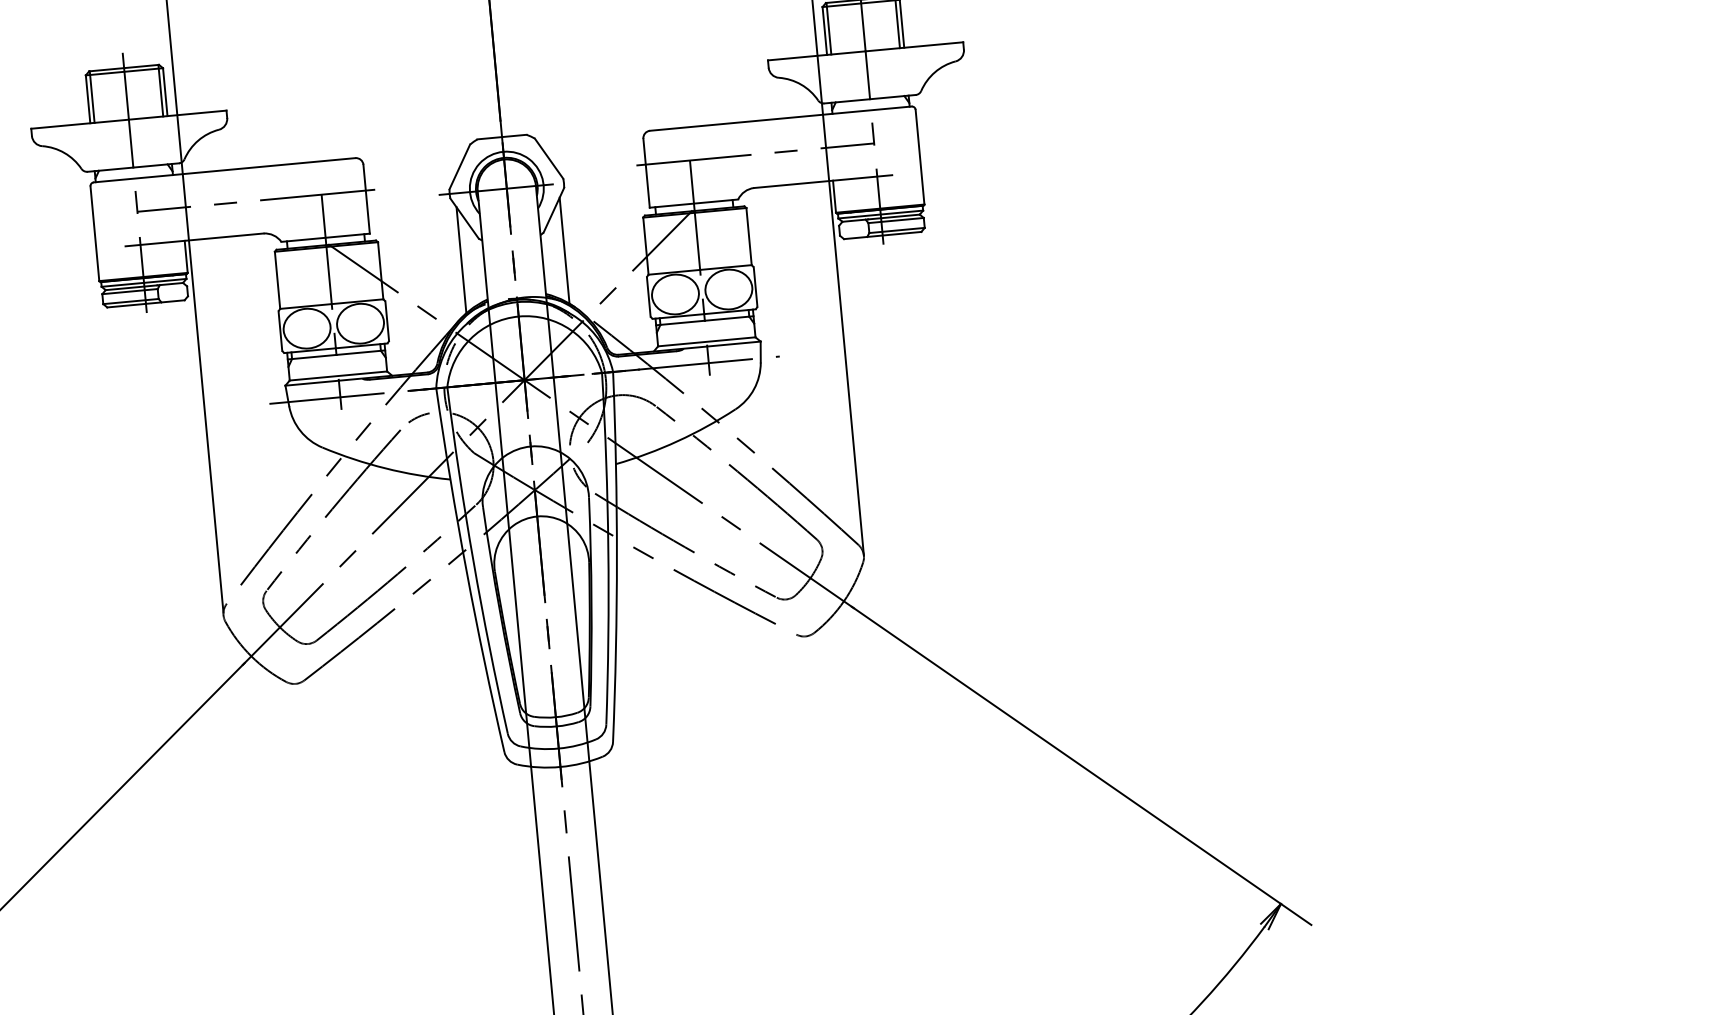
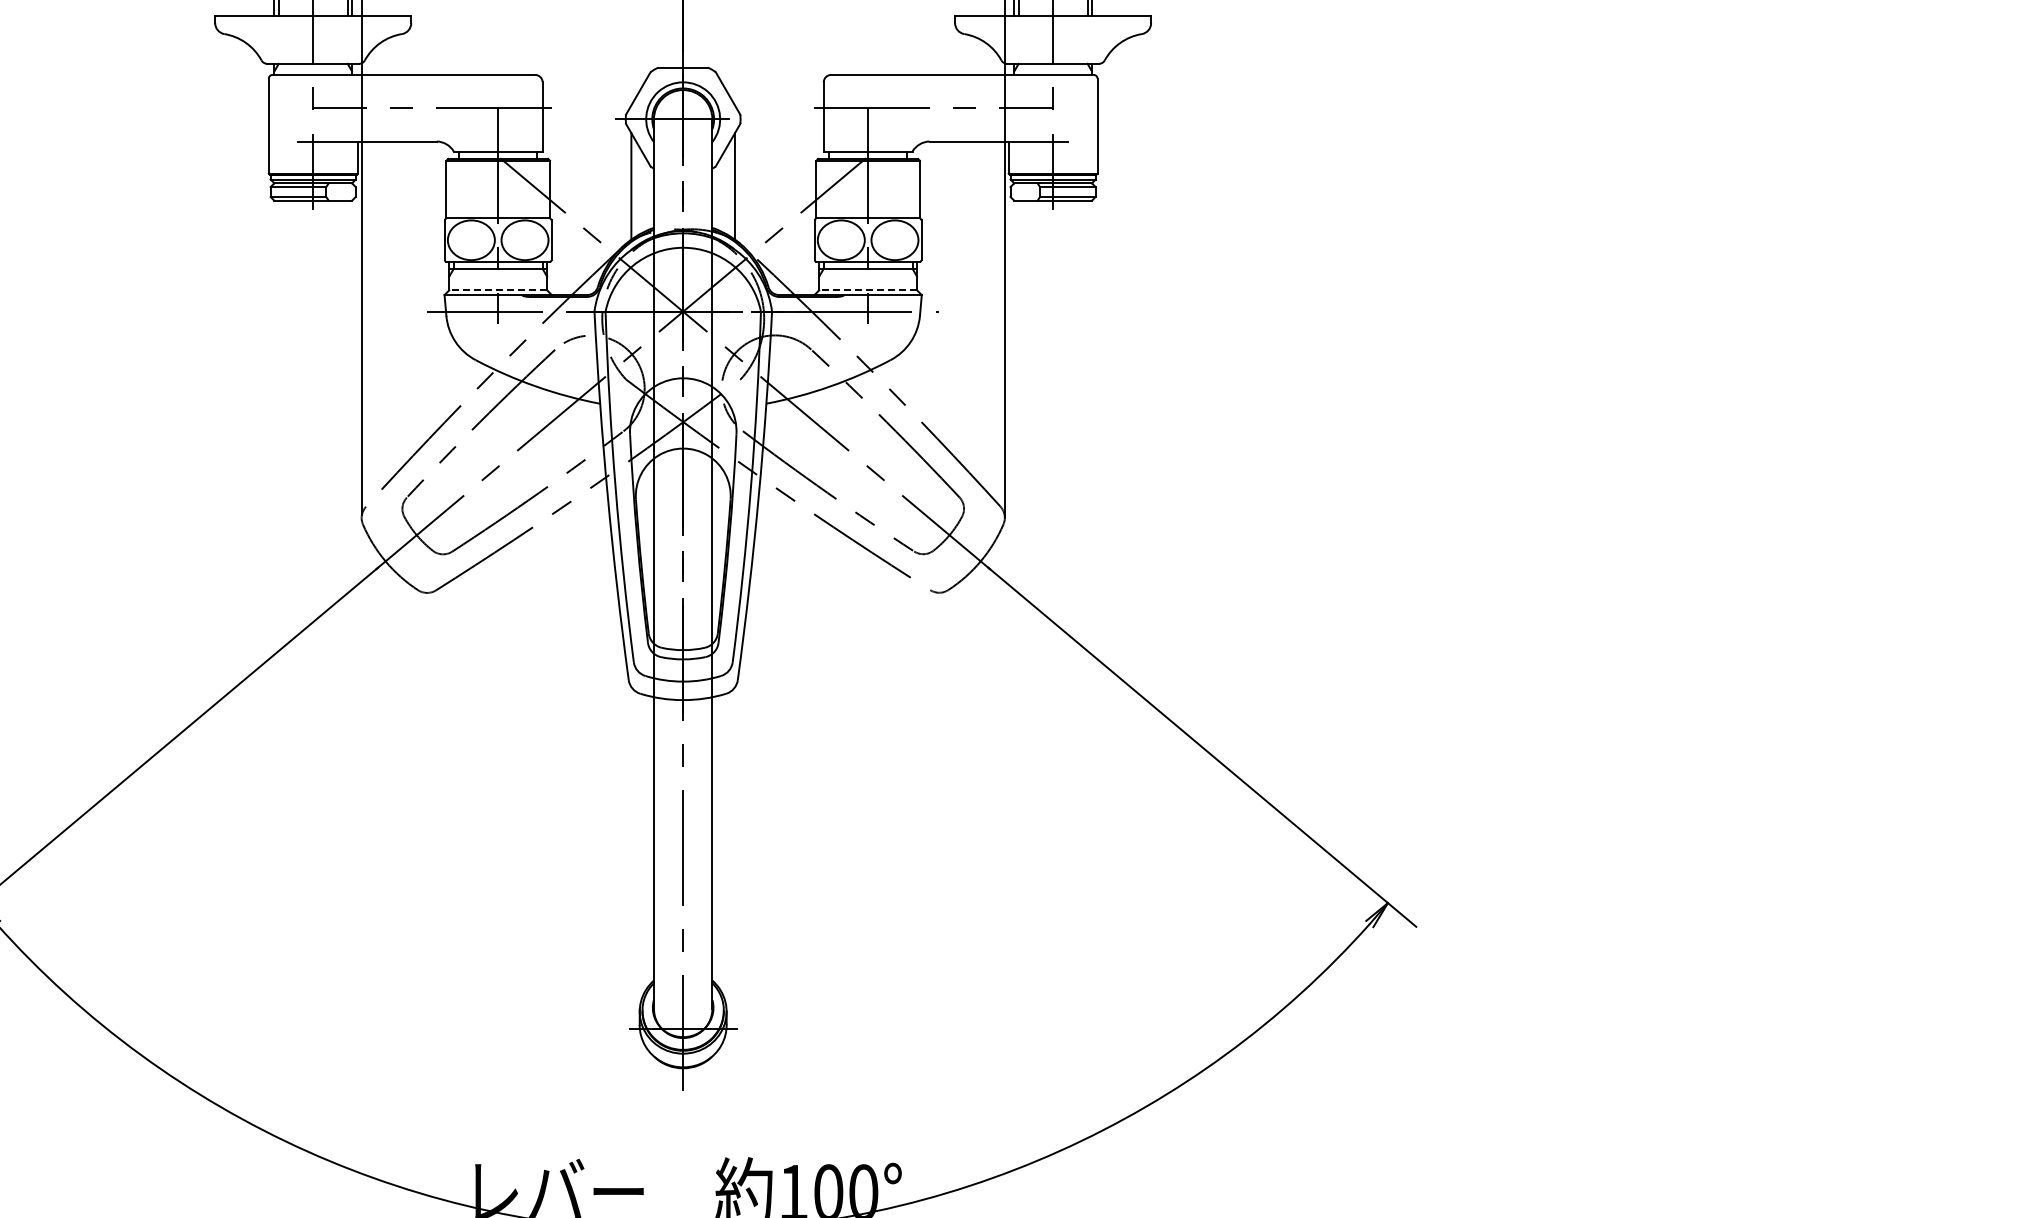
line: (707, 341) -> (868, 290), solid -> dashed
line: (338, 376) -> (498, 290), solid -> dashed

